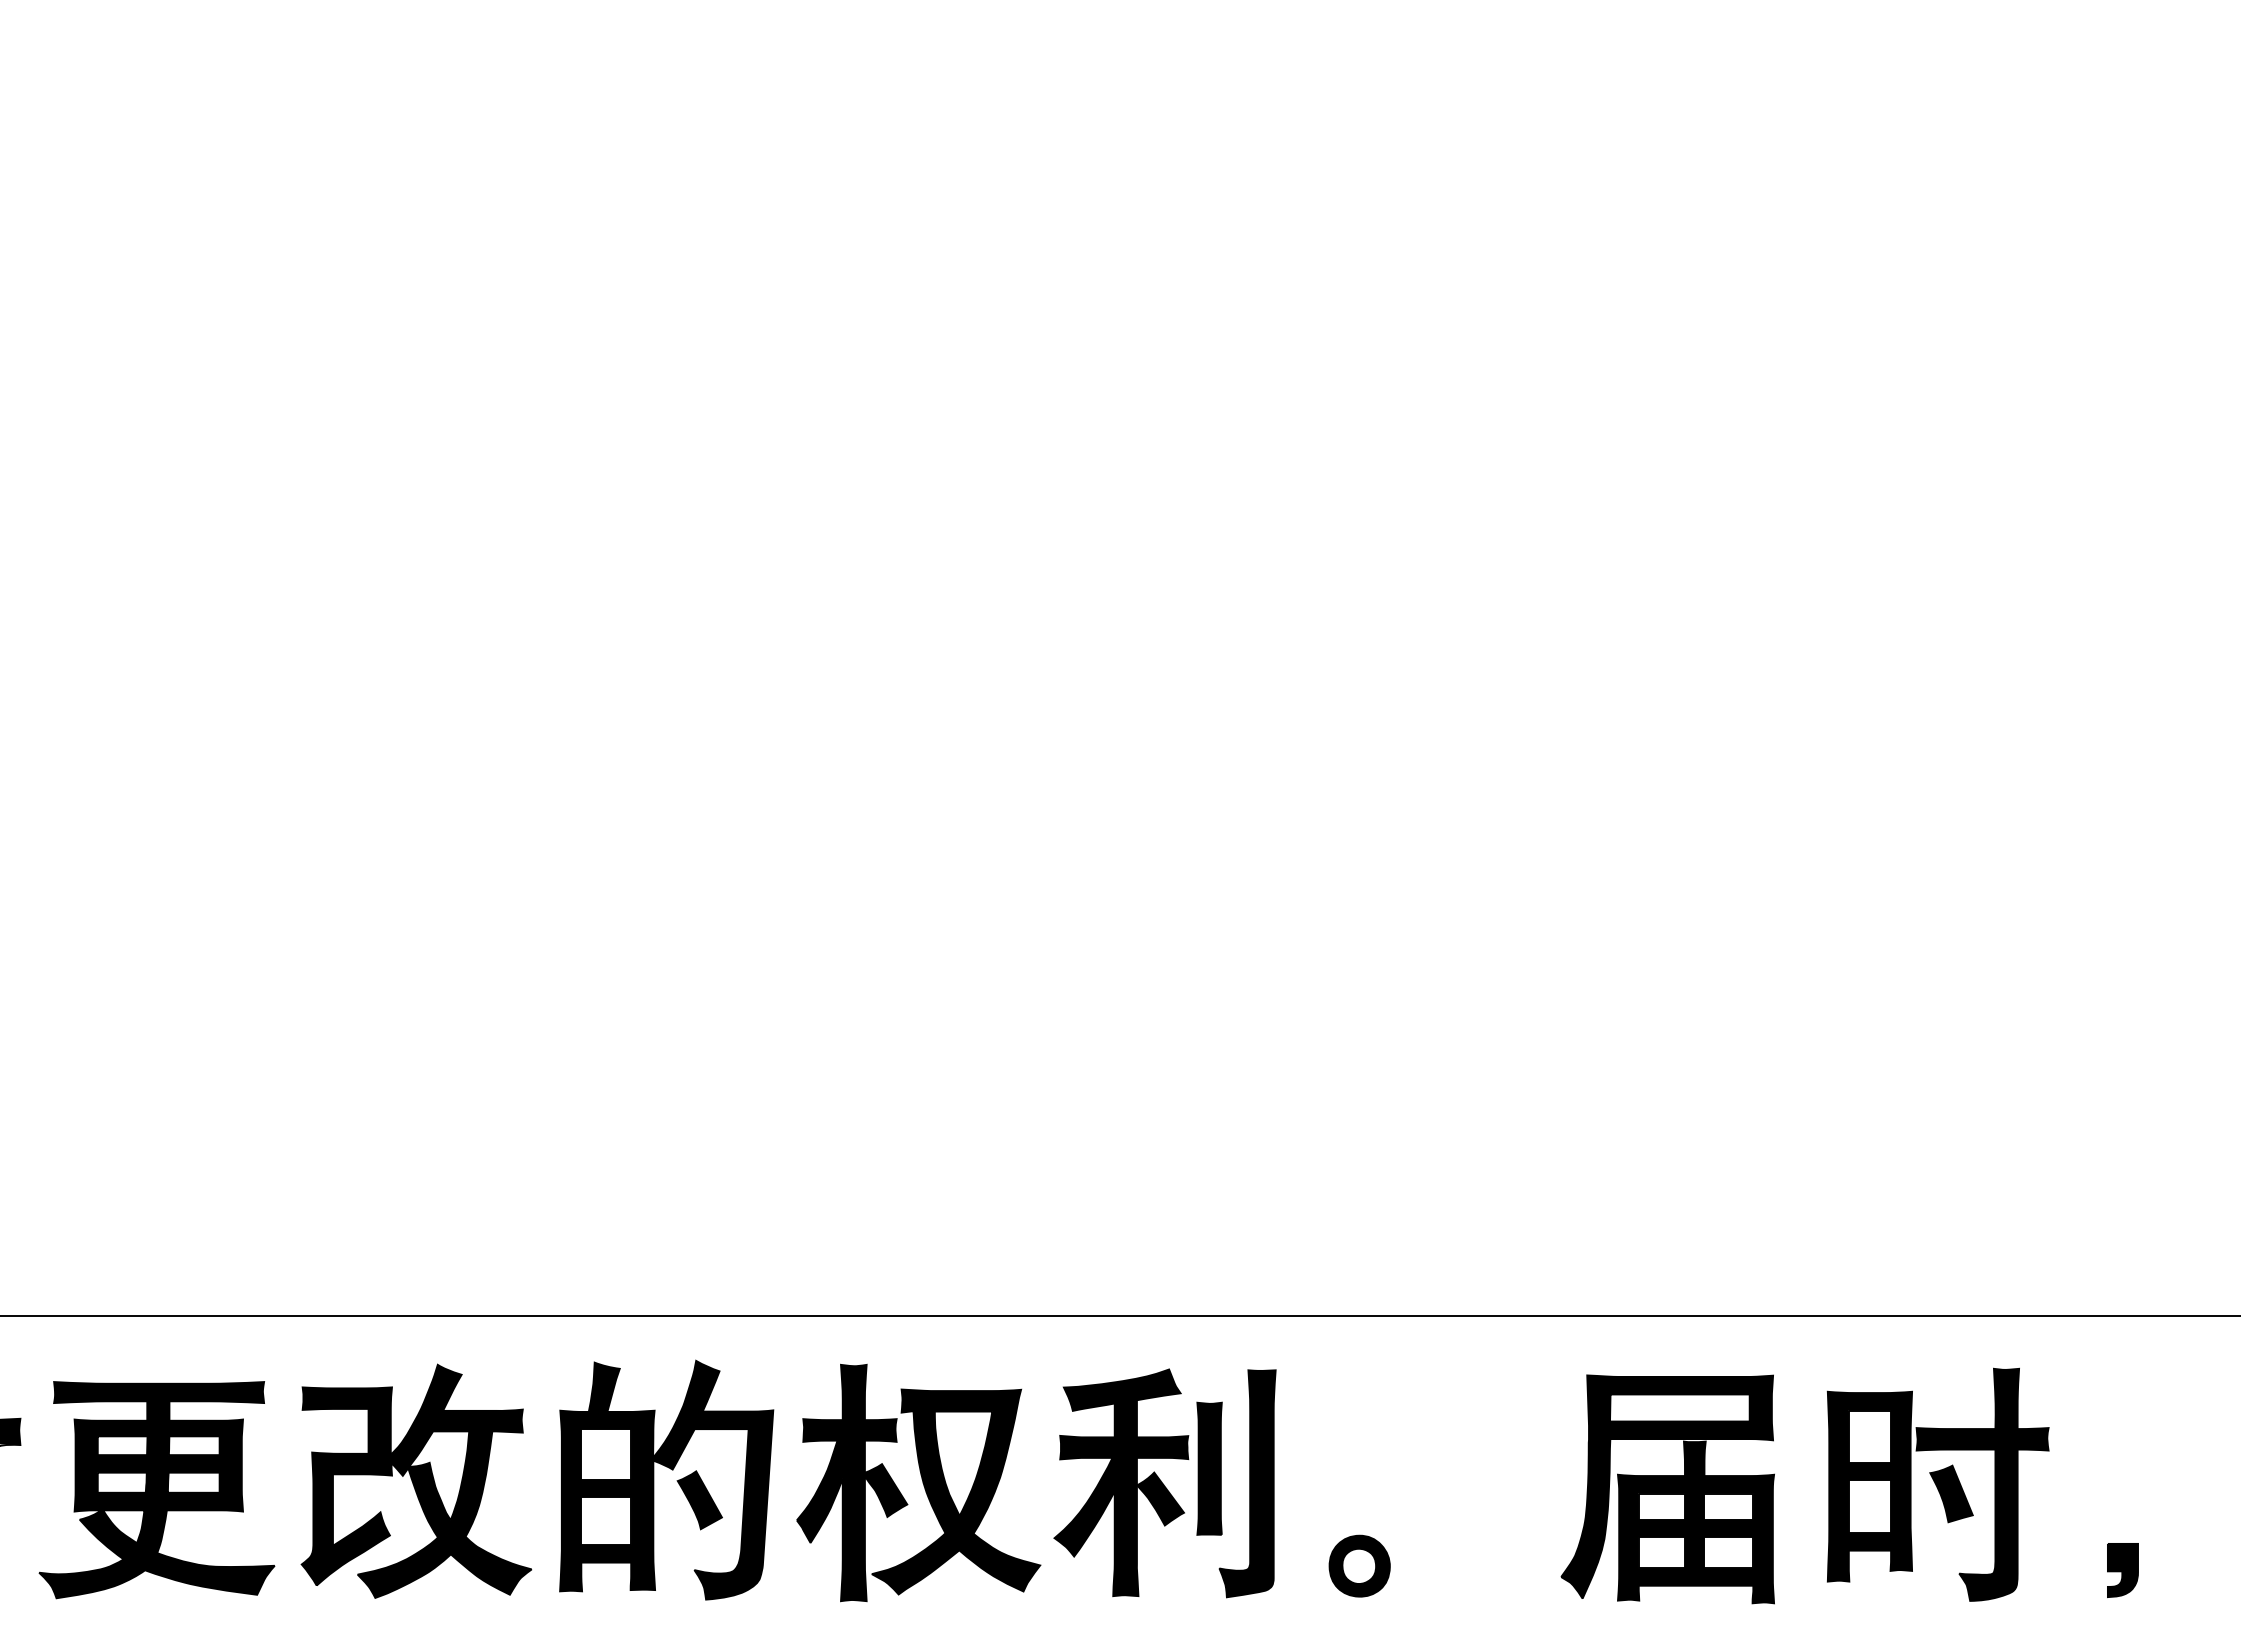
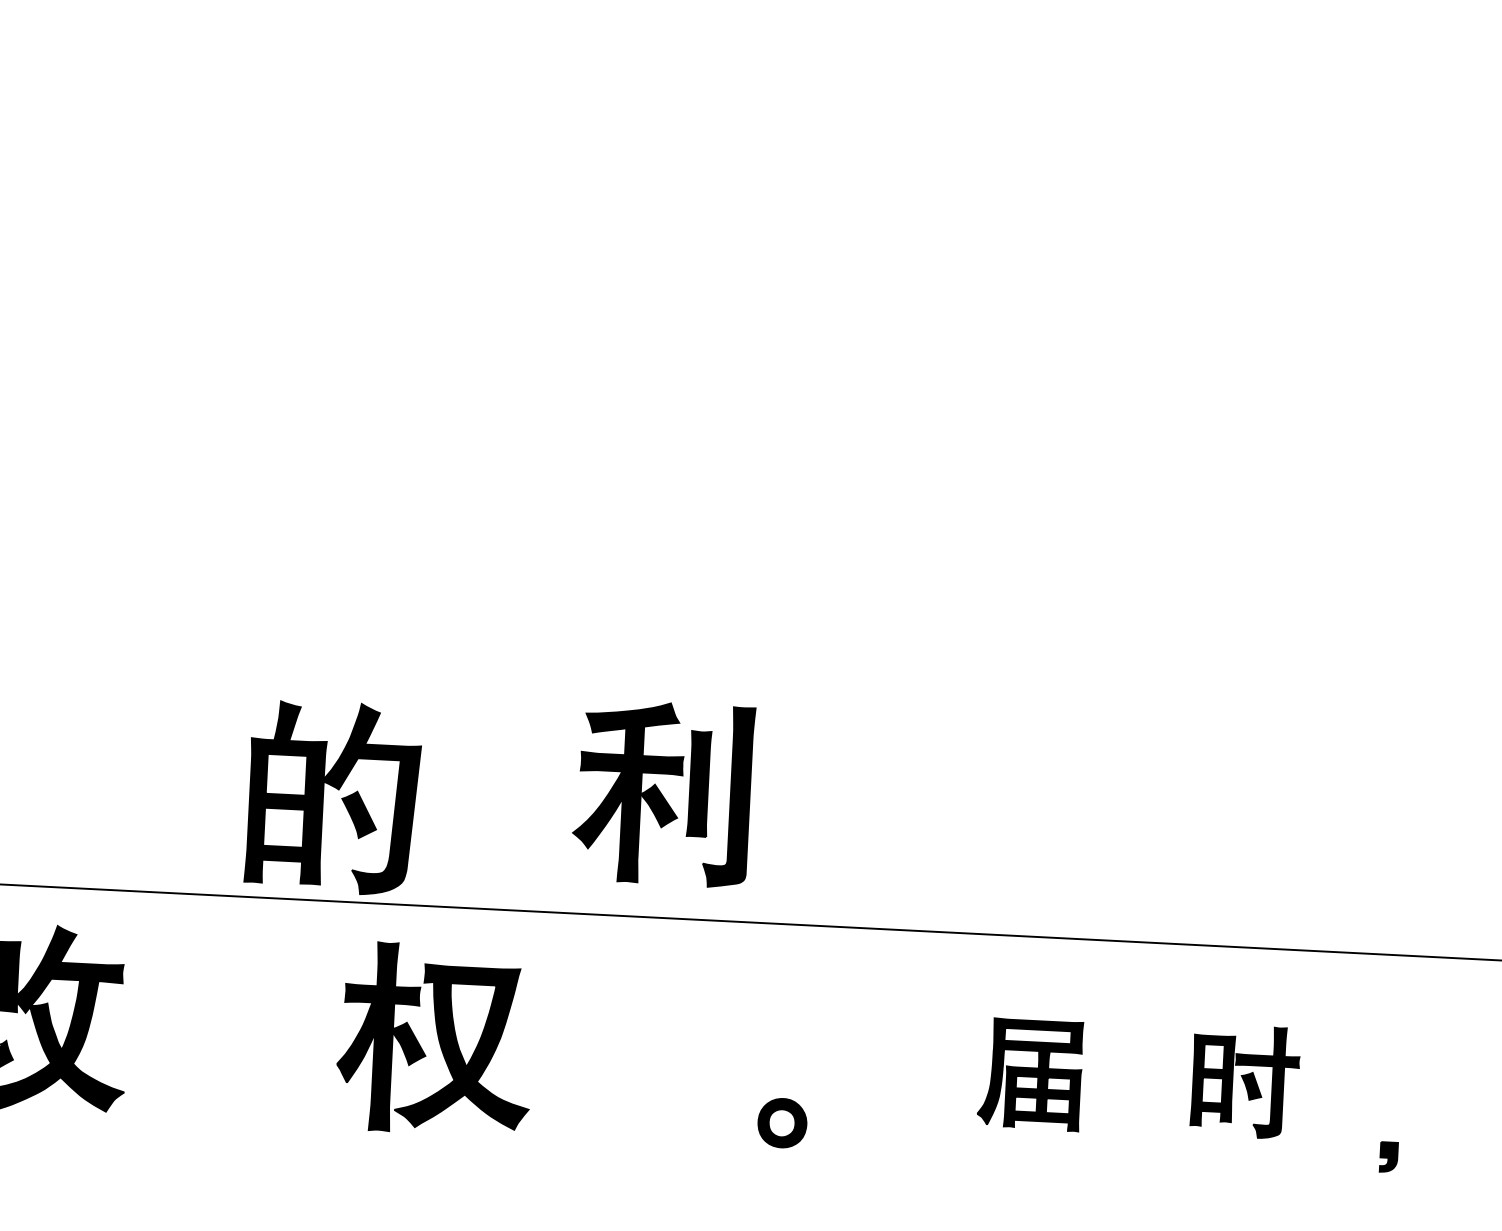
part: (676, 1480) -> (341, 798), moved
part: (1164, 1483) -> (662, 793), moved
part: (1937, 1484) -> (1244, 1081), size x0.6
part: (1667, 1489) -> (1030, 1074), size x0.6
part: (2122, 1570) -> (1388, 1157), size x0.7

